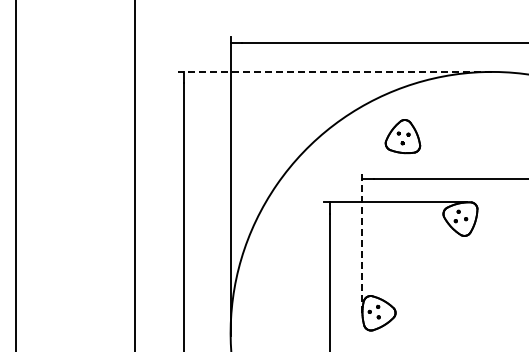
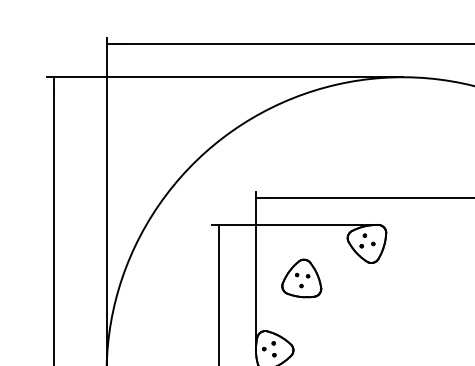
line: (335, 72) -> (225, 77), dashed -> solid
part: (402, 136) -> (301, 278), moved
line: (362, 242) -> (255, 270), dashed -> solid

